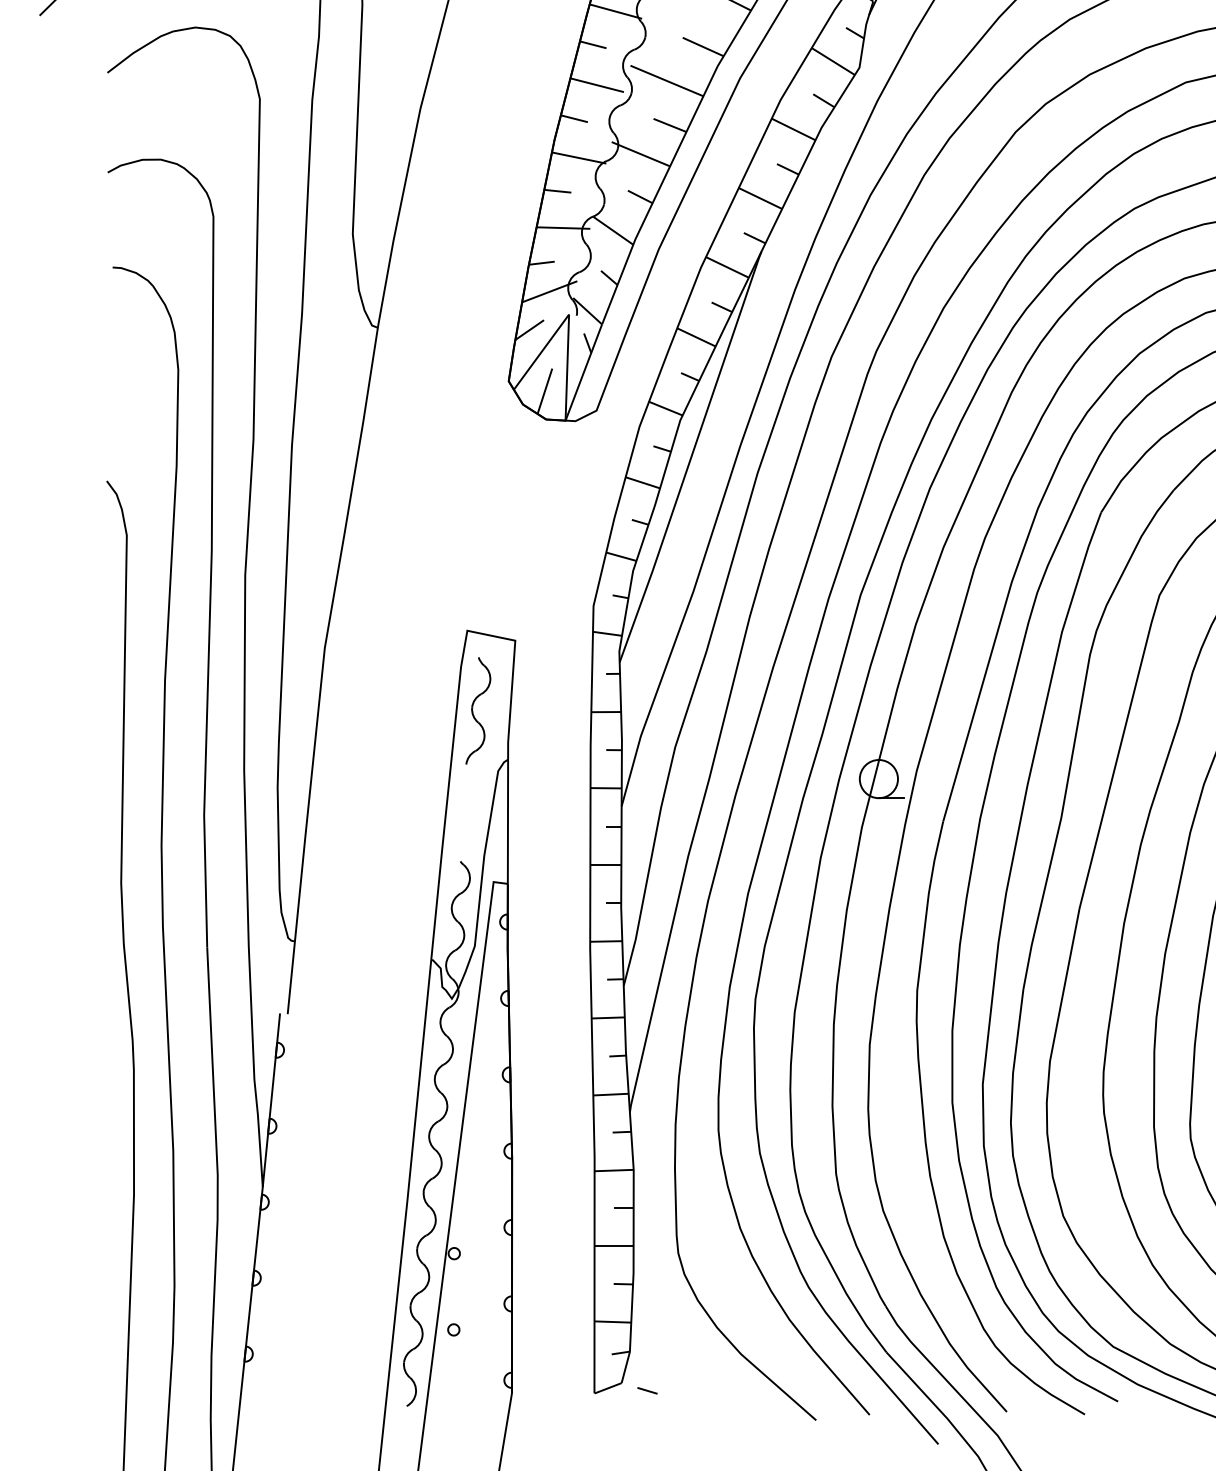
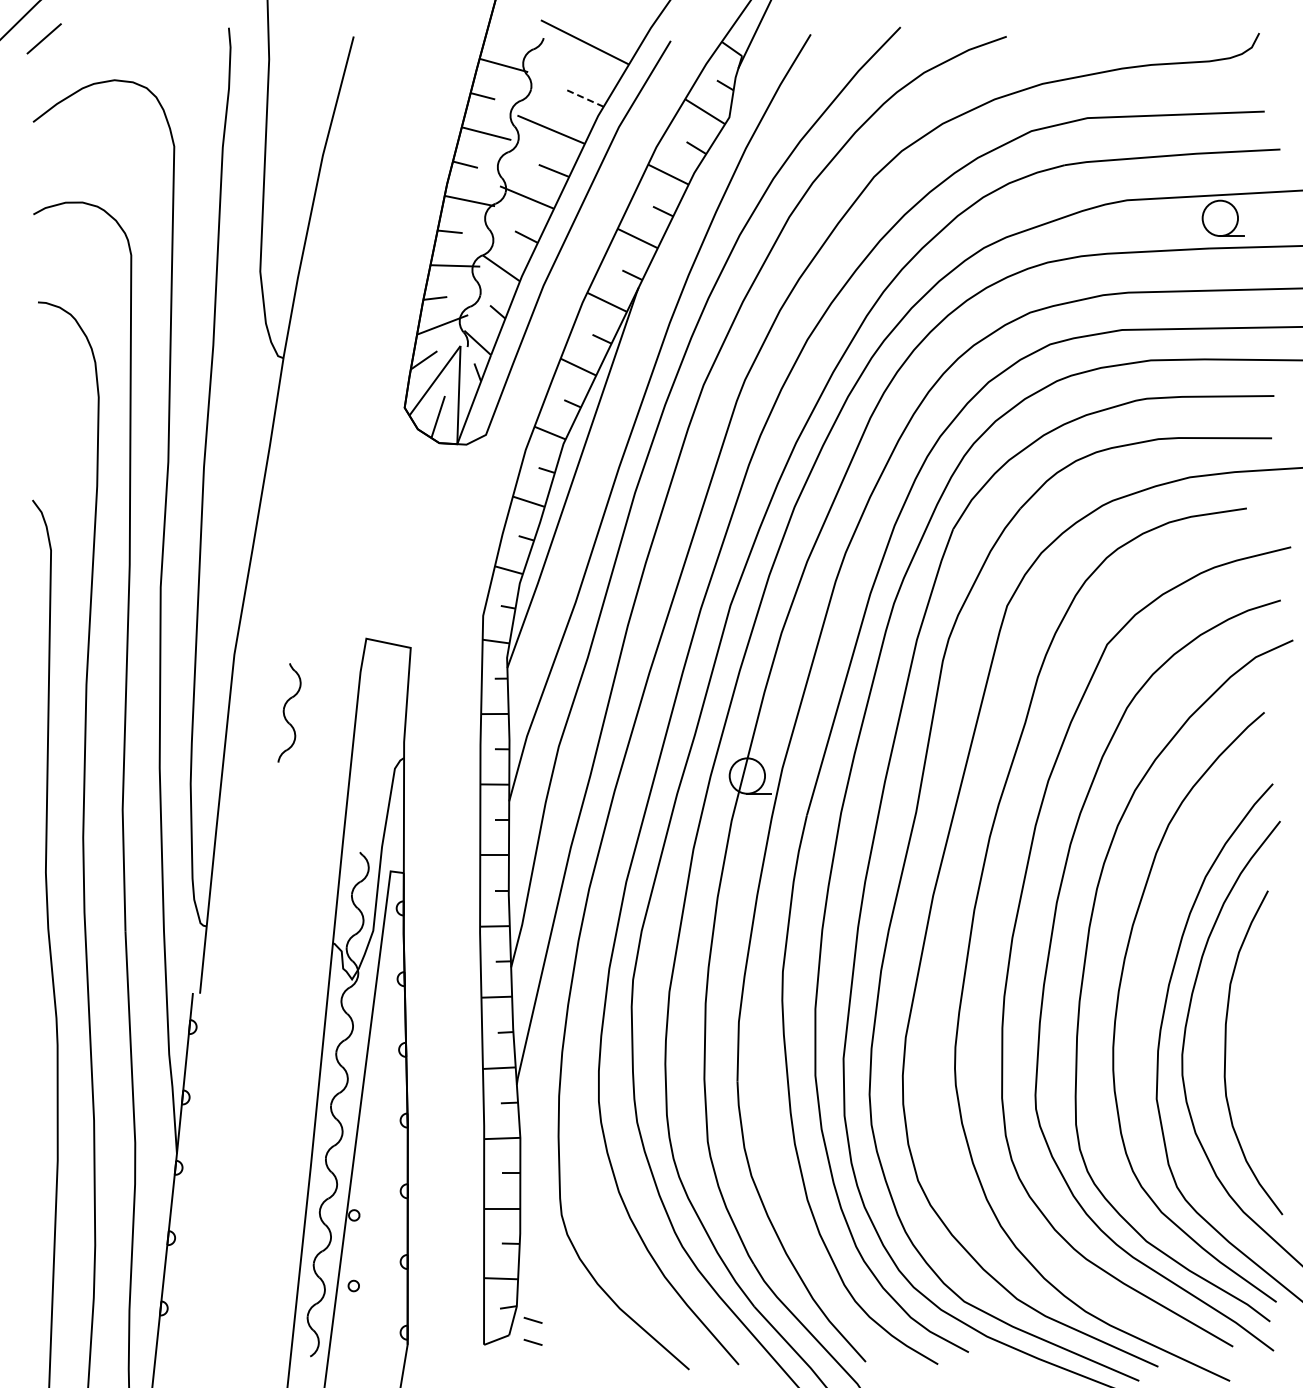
line: (702, 47) -> (584, 98), solid -> dashed
part: (478, 710) -> (289, 712), moved
line: (646, 1366) -> (532, 1319), added

